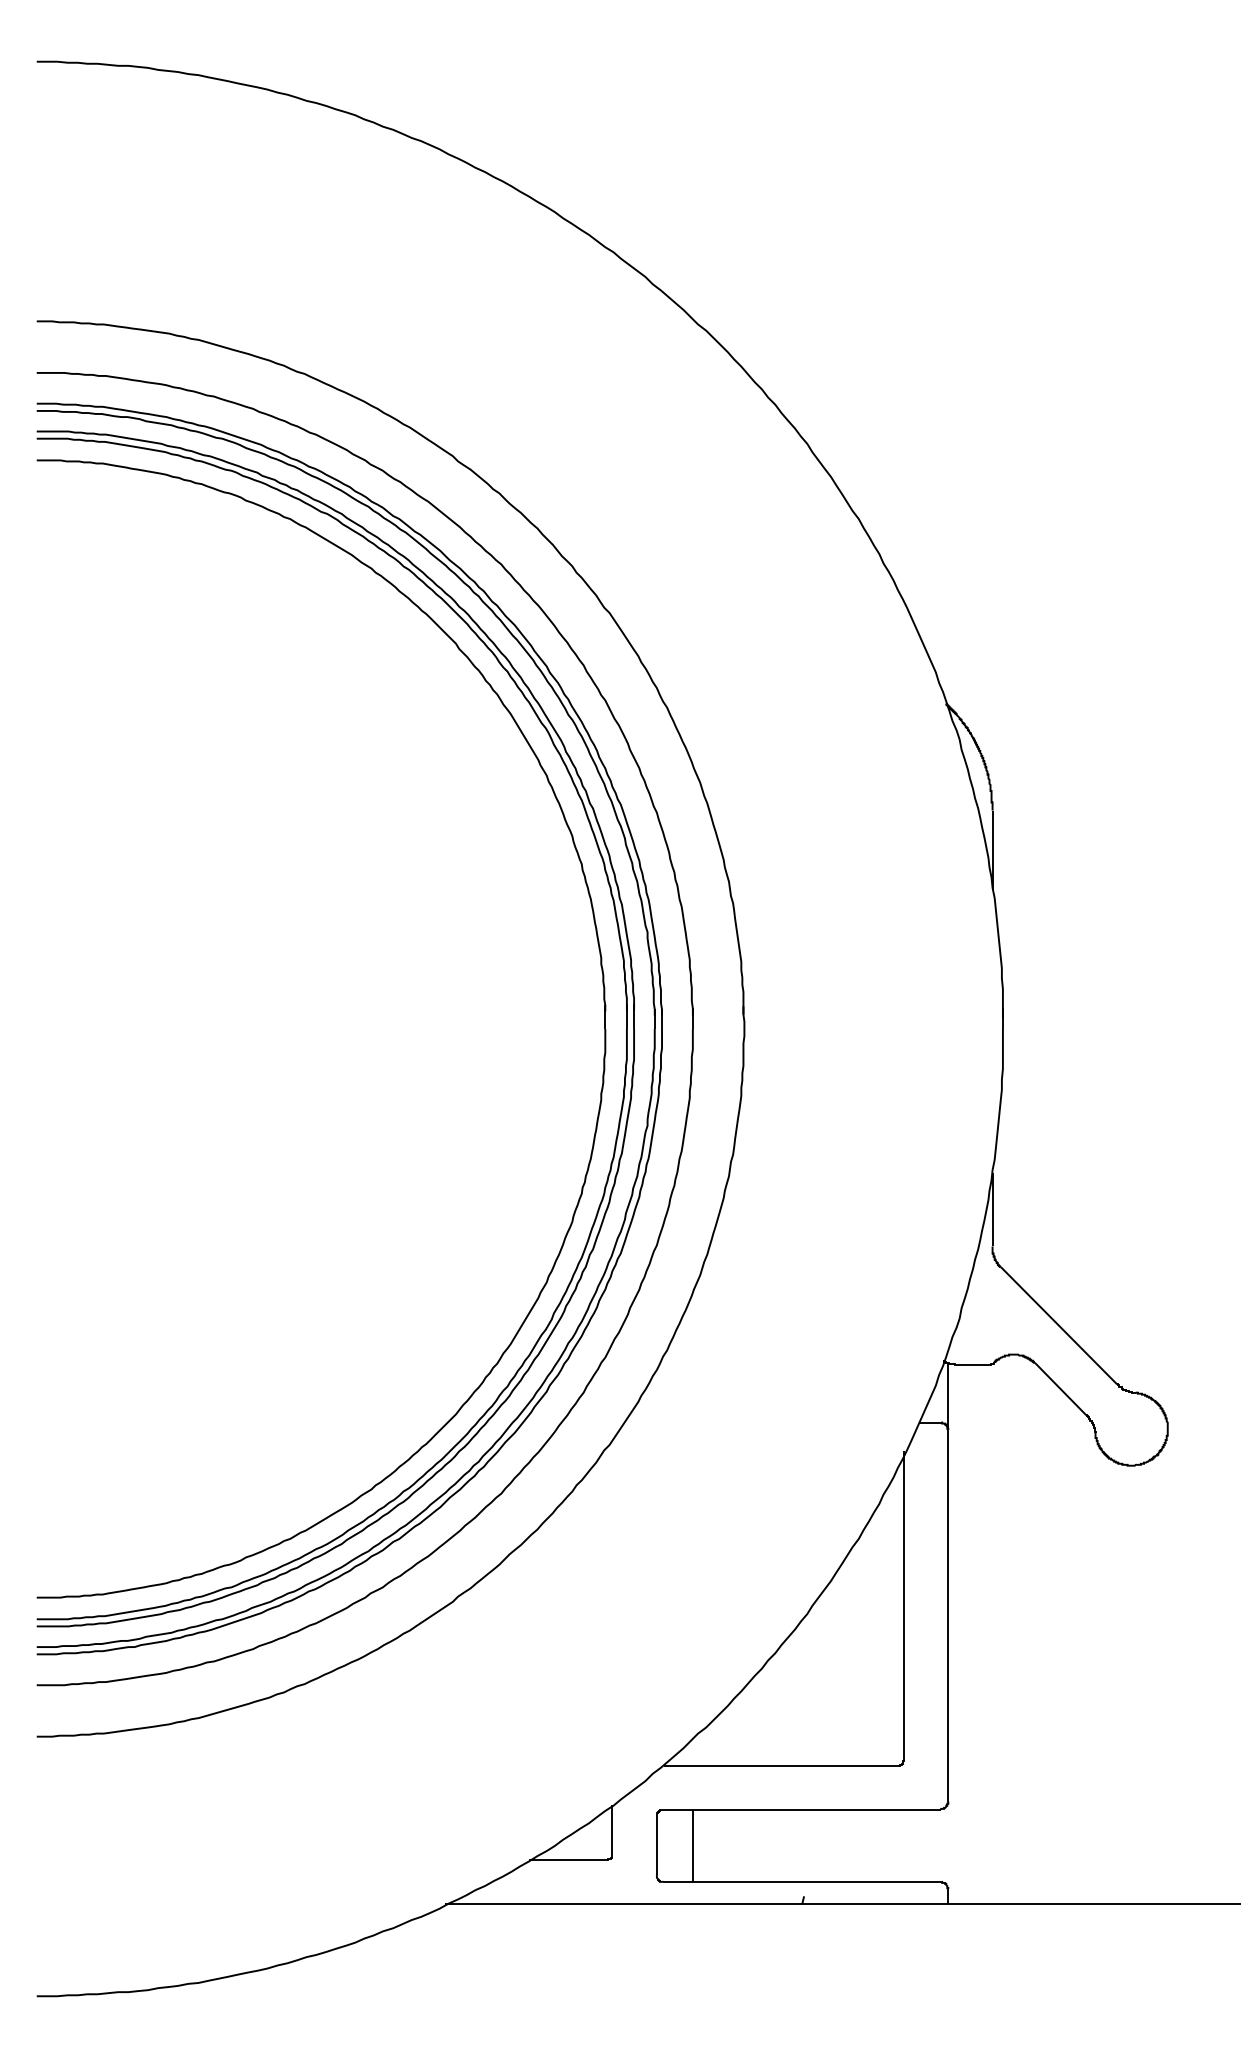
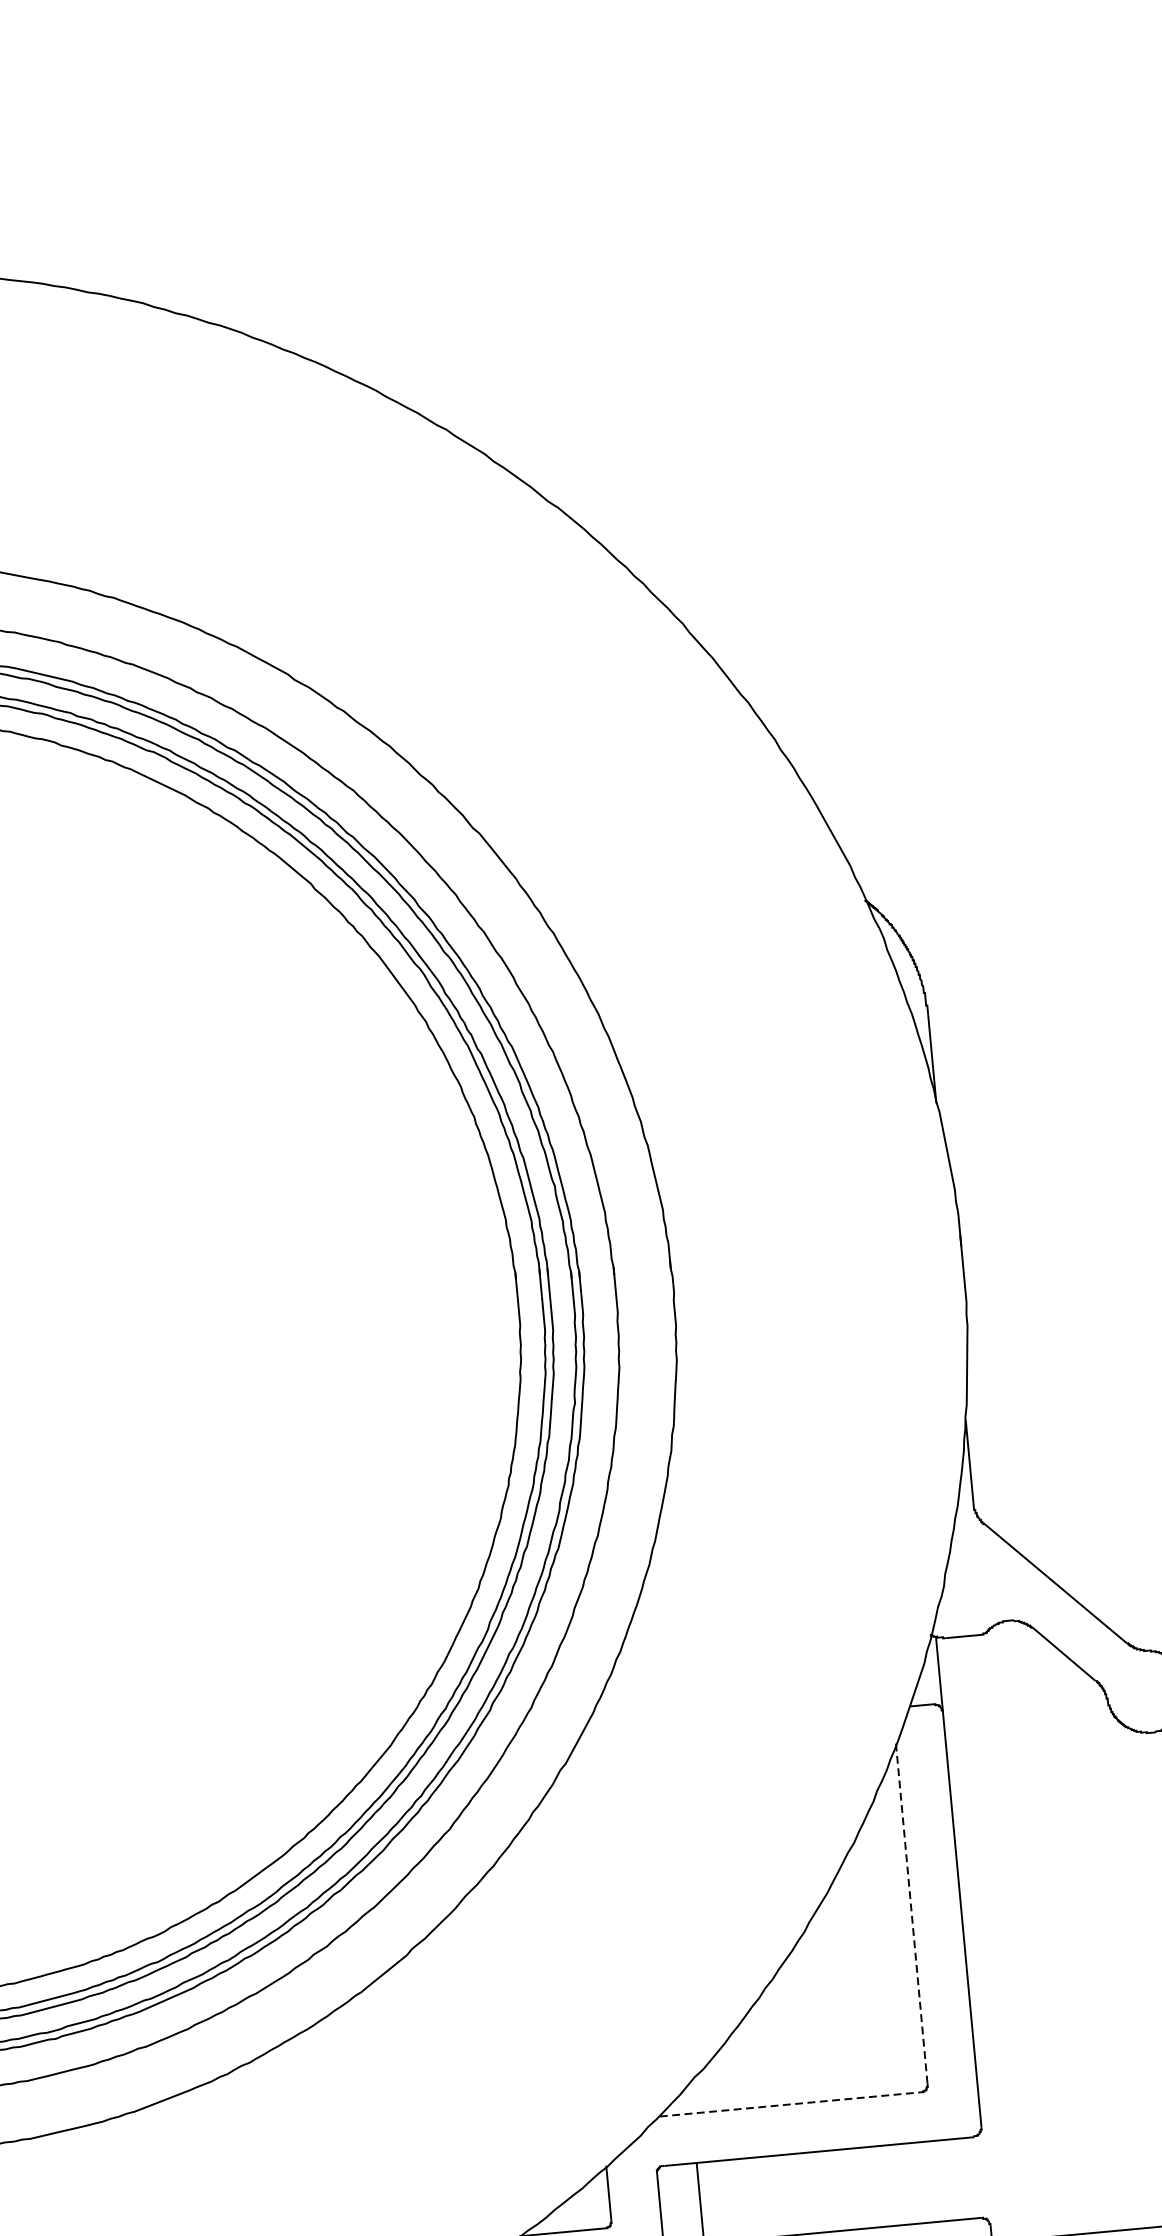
line: (904, 1604) -> (912, 1911), solid -> dashed
line: (780, 1765) -> (790, 2104), solid -> dashed

